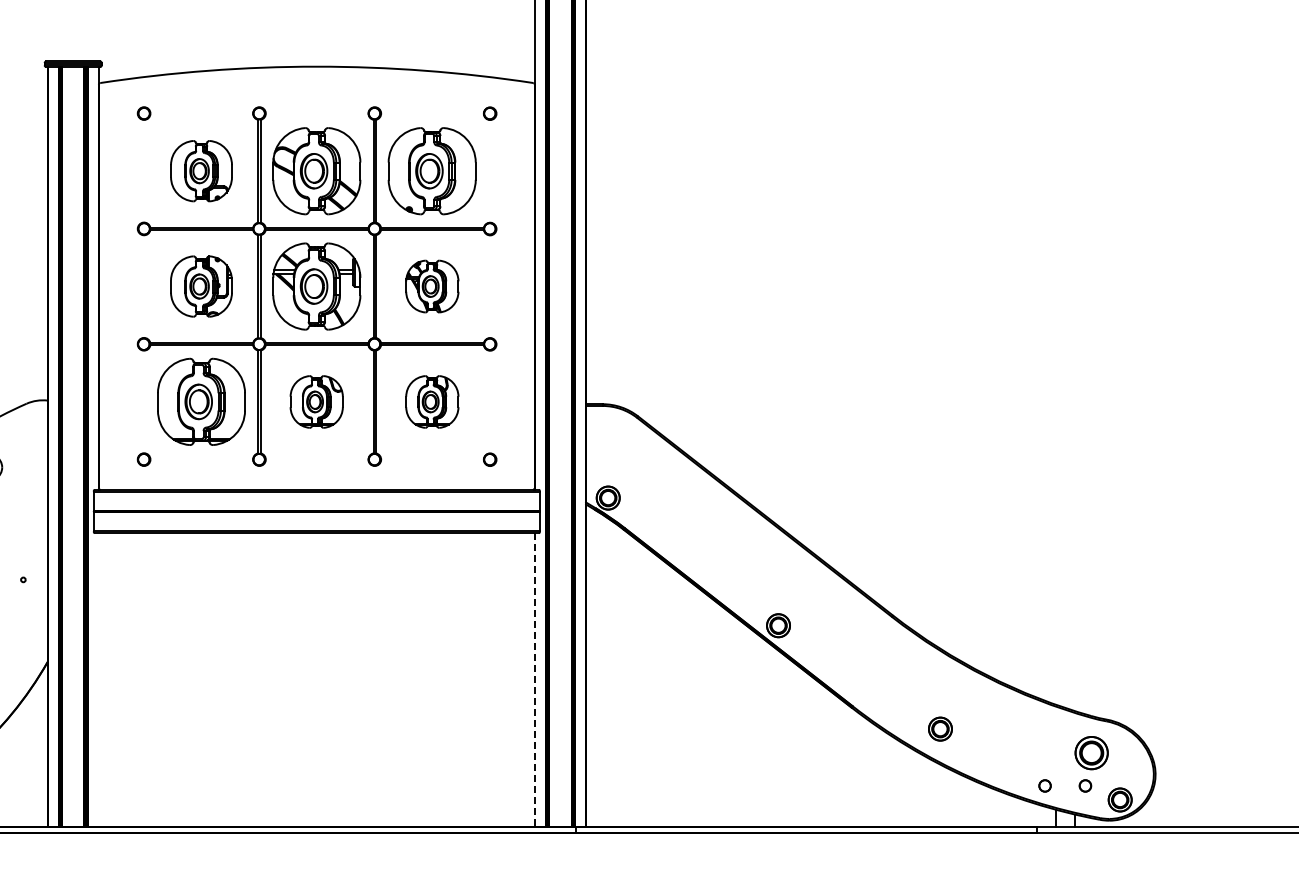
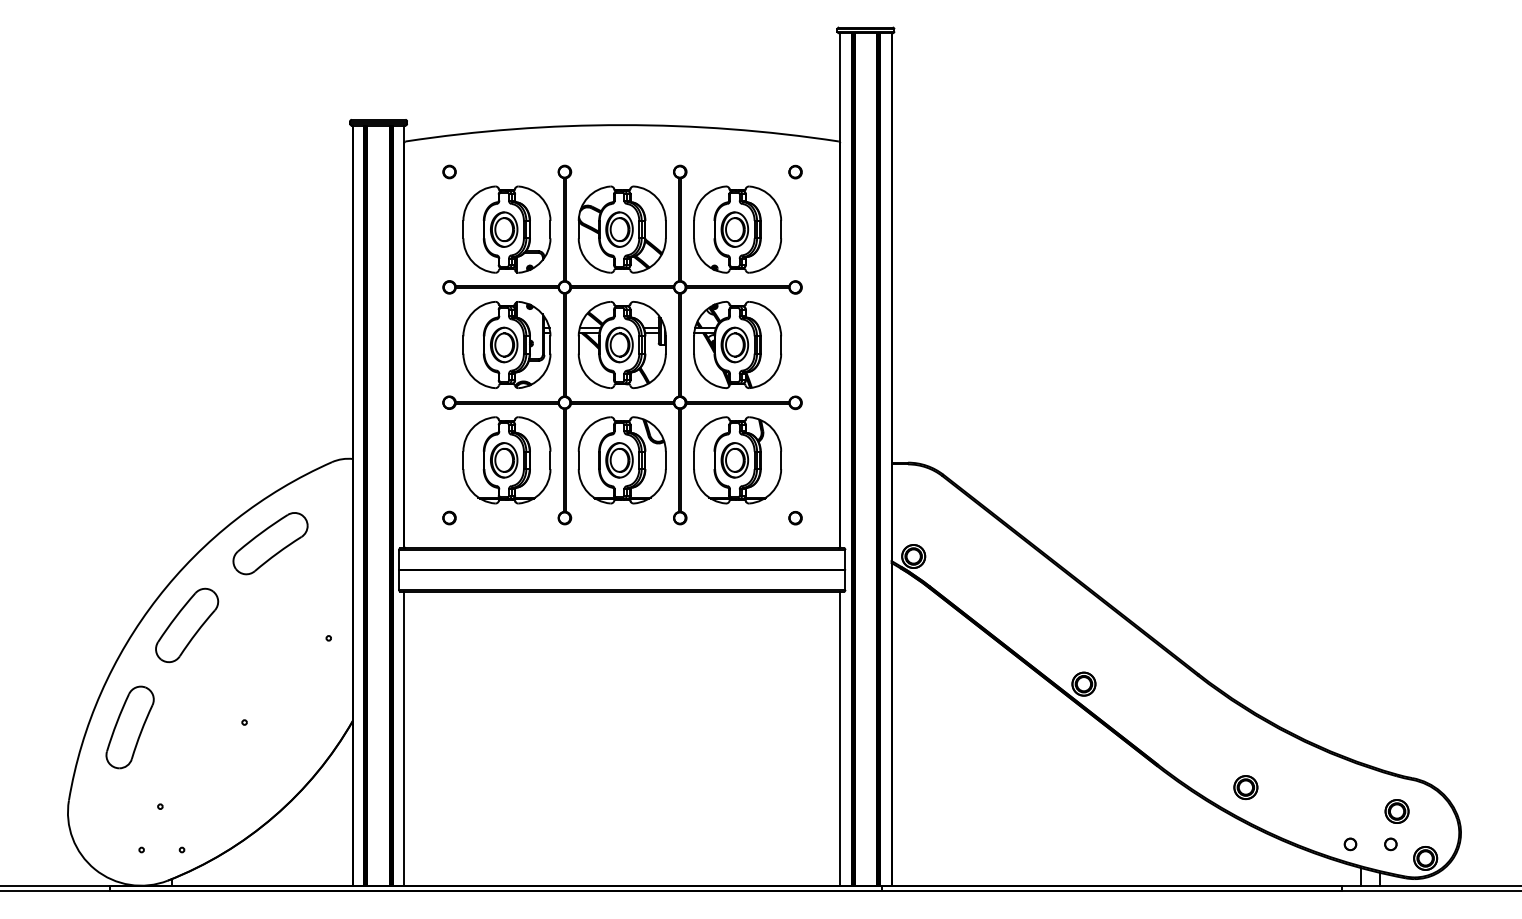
part: (201, 171) -> (506, 229), size x1.43
part: (201, 286) -> (506, 344), size x1.43
part: (432, 286) -> (737, 344), size x1.67
part: (316, 402) -> (621, 460), size x1.67
part: (432, 402) -> (737, 460), size x1.67
line: (99, 680) -> (404, 738), added
line: (535, 681) -> (840, 739), dashed -> solid
part: (1091, 753) -> (1396, 811), size x0.71

